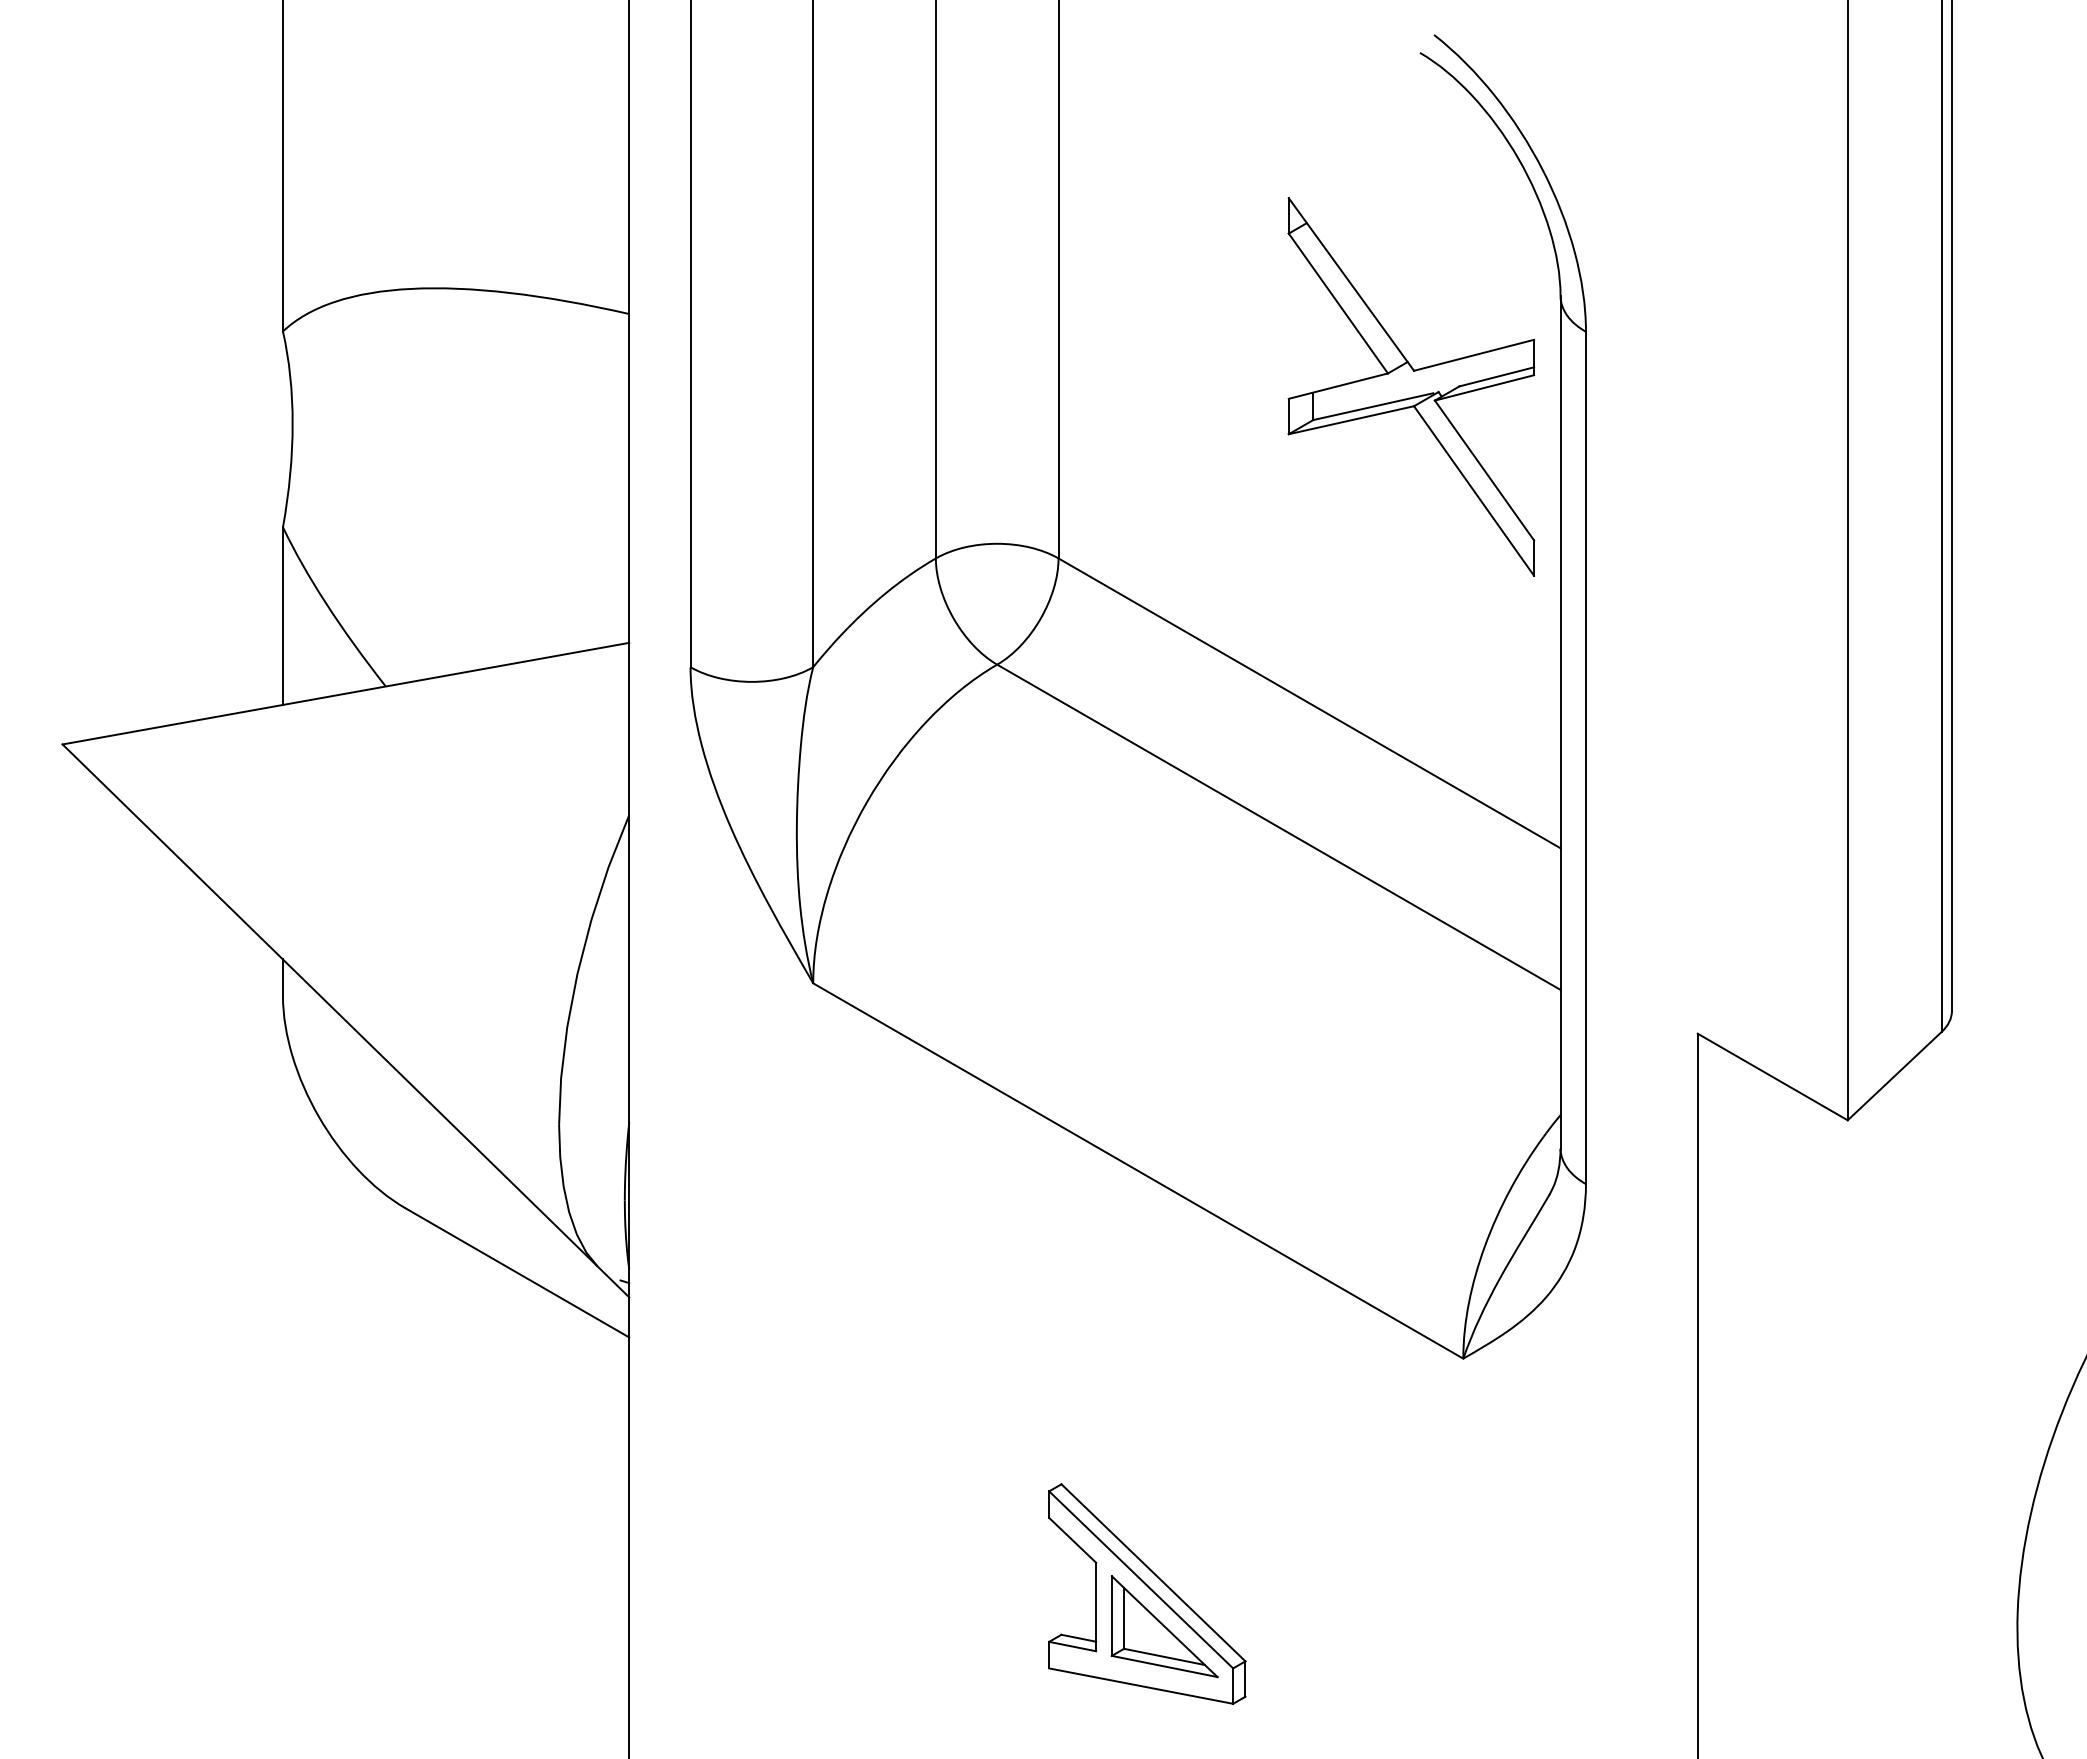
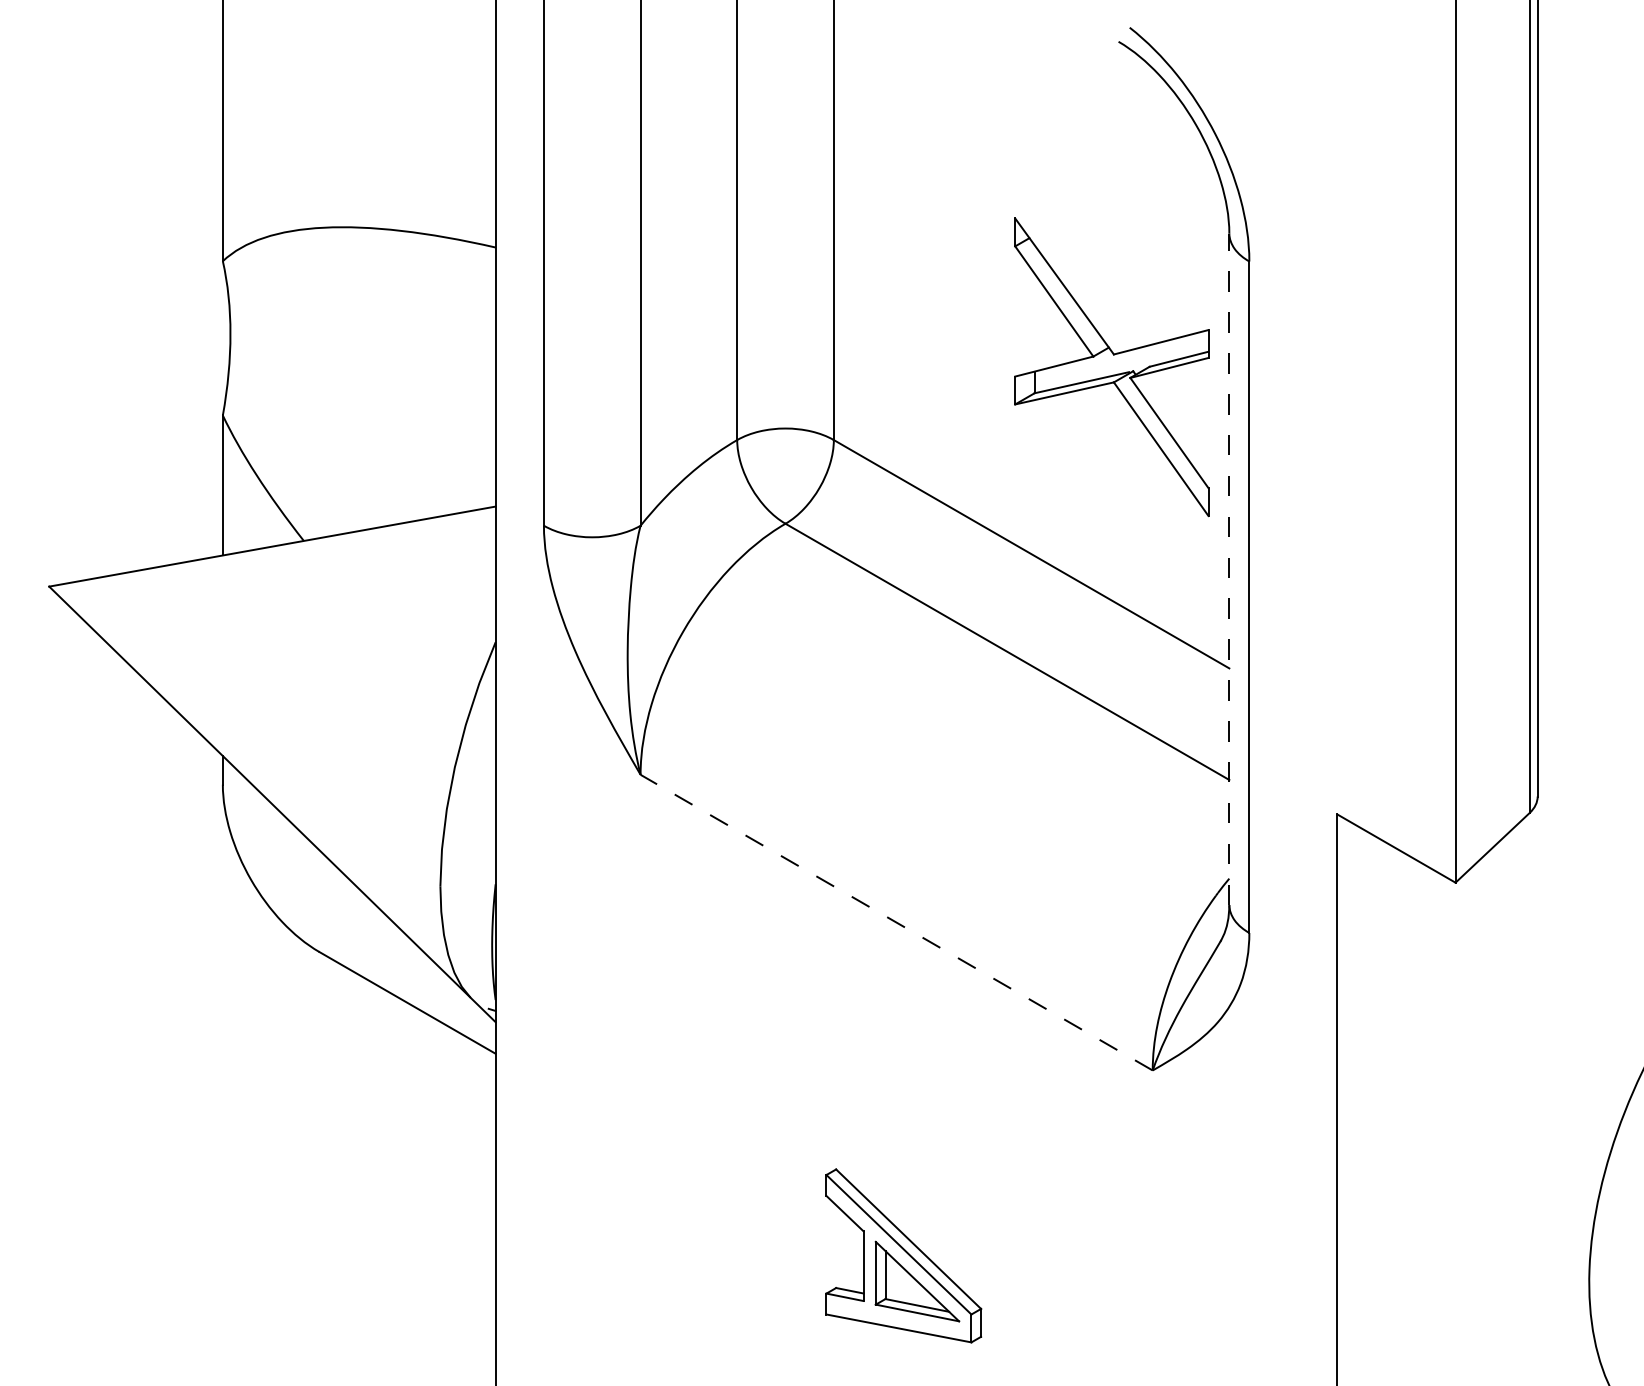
part: (1411, 386) -> (1111, 366), moved
line: (1560, 722) -> (1229, 569), solid -> dashed
line: (1137, 1170) -> (896, 922), solid -> dashed

